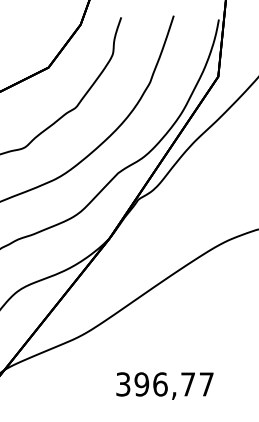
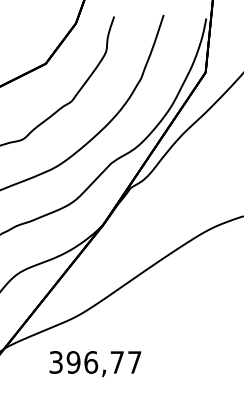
text: (165, 386) -> (95, 364), moved

